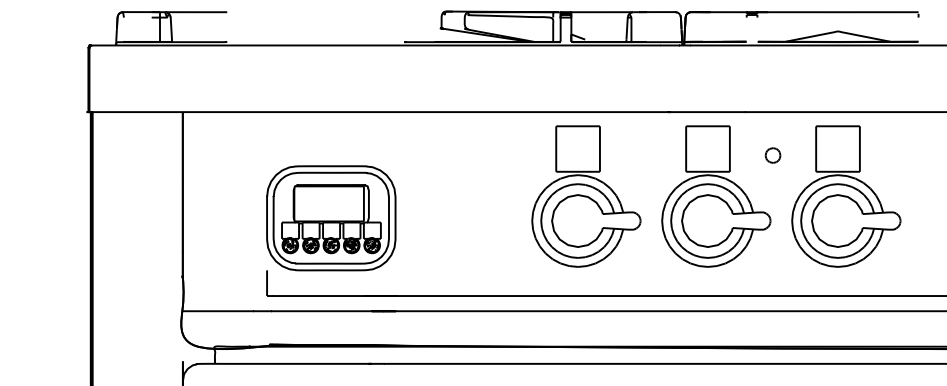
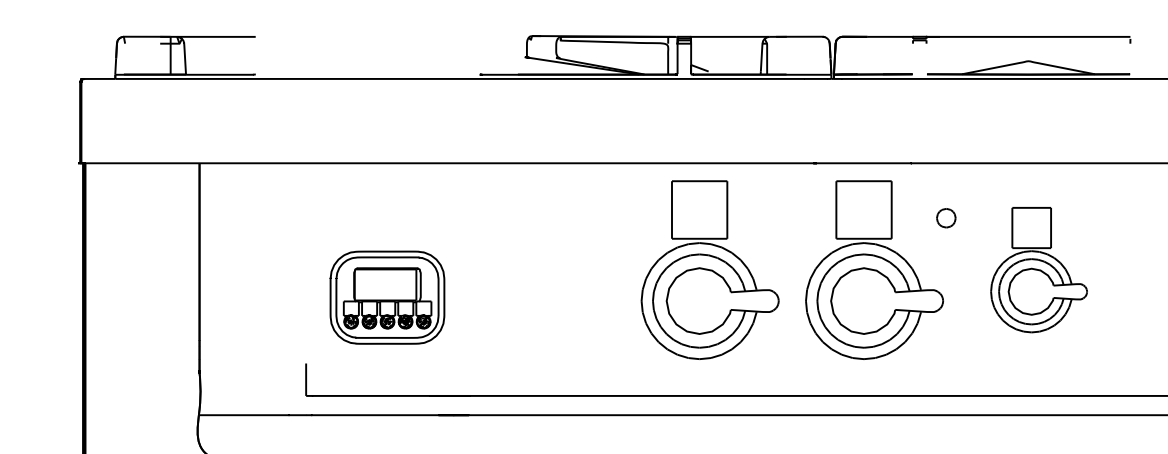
part: (846, 196) -> (1039, 270), size x0.7
part: (331, 218) -> (387, 297), size x0.7

